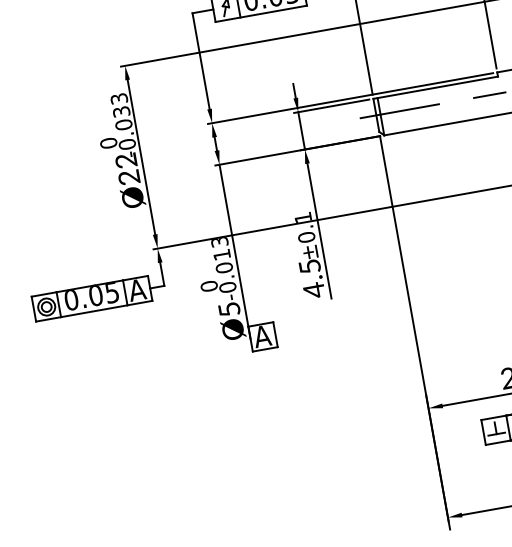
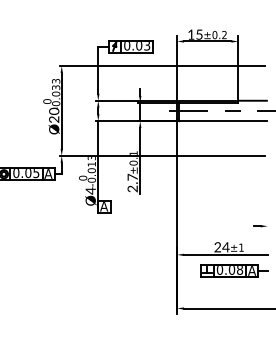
text: (126, 158) -> (54, 110), Ø22 -> Ø20
text: (311, 277) -> (132, 182), 4.5 -> 2.7
text: (228, 308) -> (90, 190), Ø5 -> Ø4

